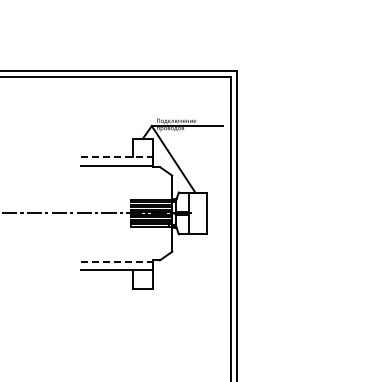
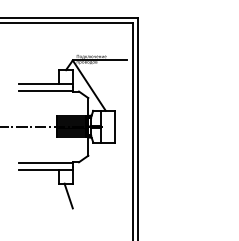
line: (117, 157) -> (46, 84), dashed -> solid
line: (117, 261) -> (46, 163), dashed -> solid
line: (145, 304) -> (68, 195), added

